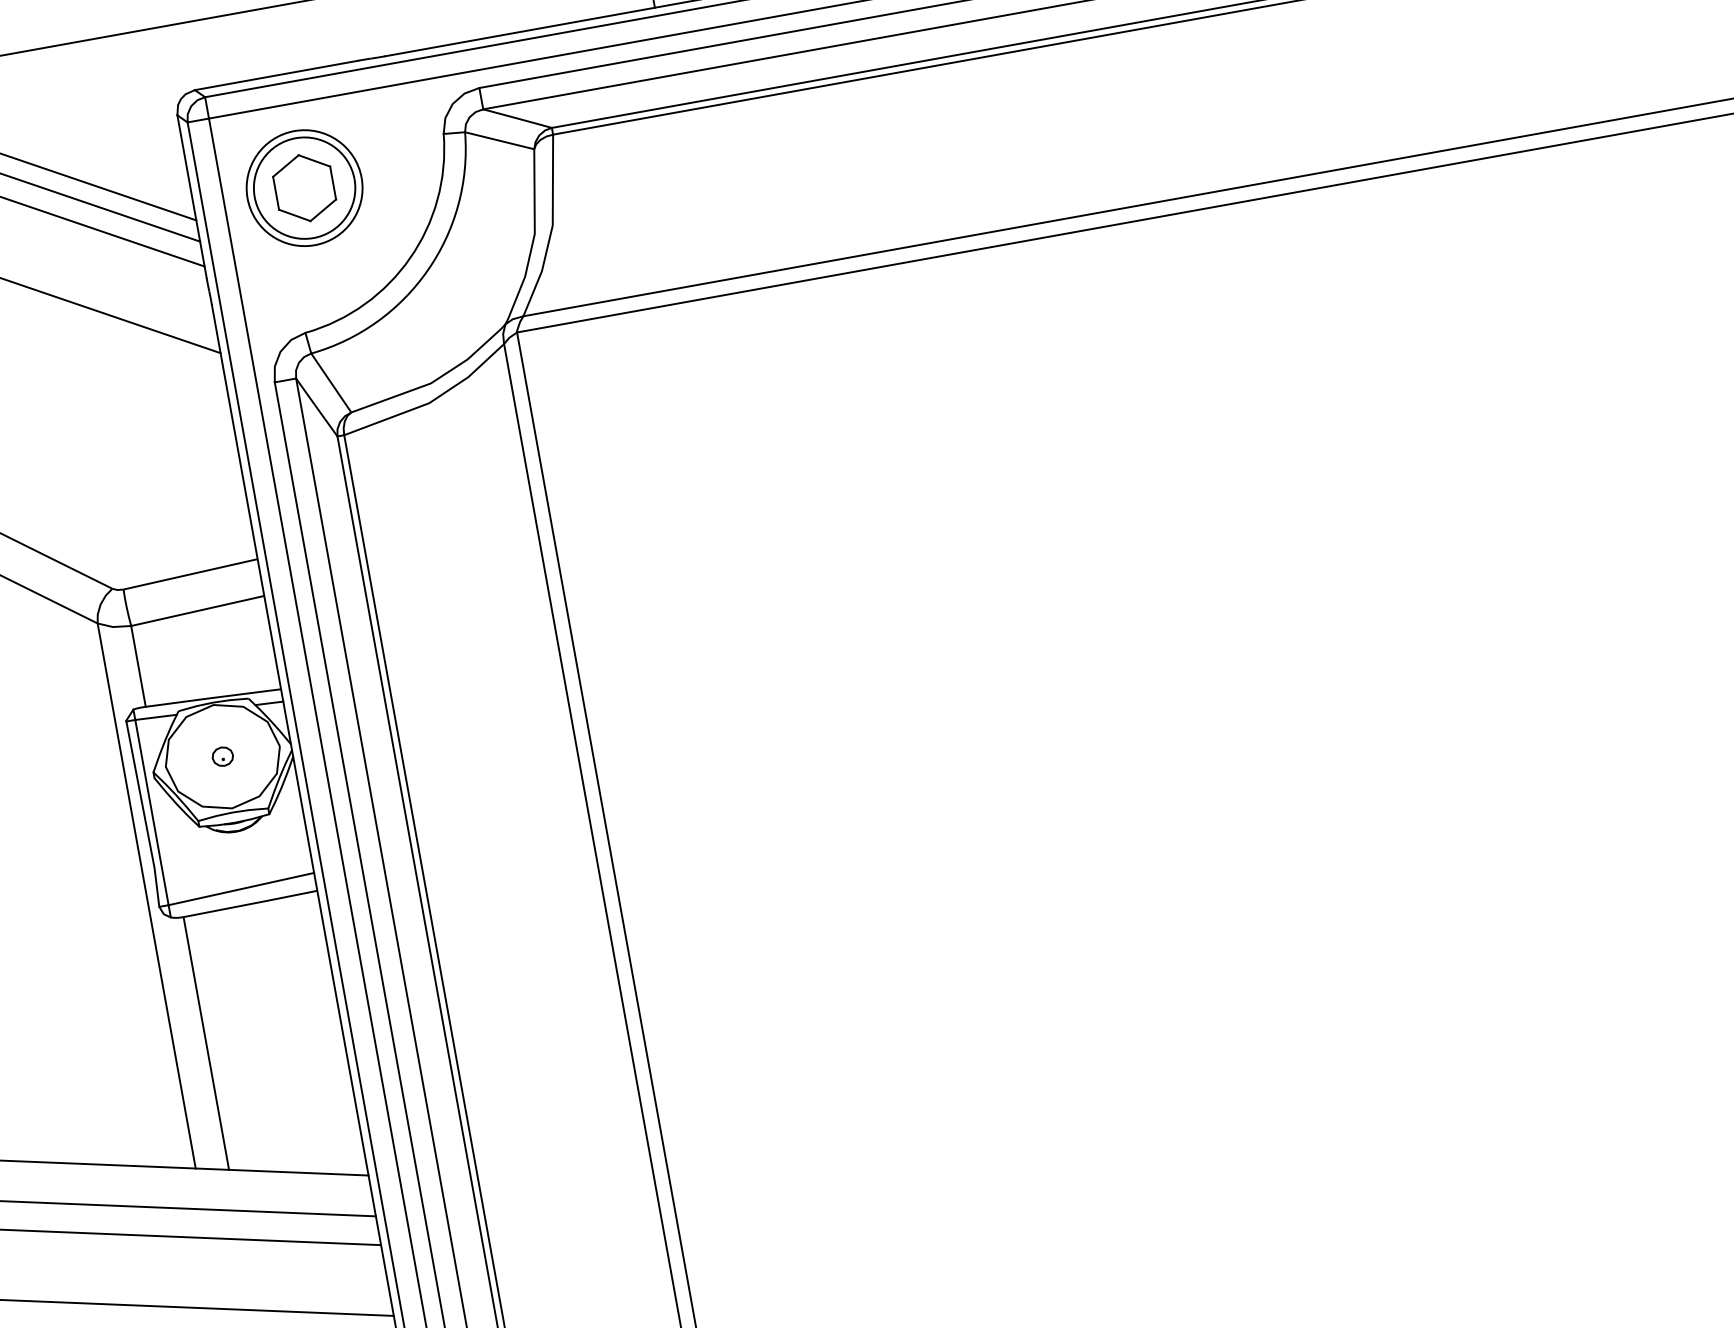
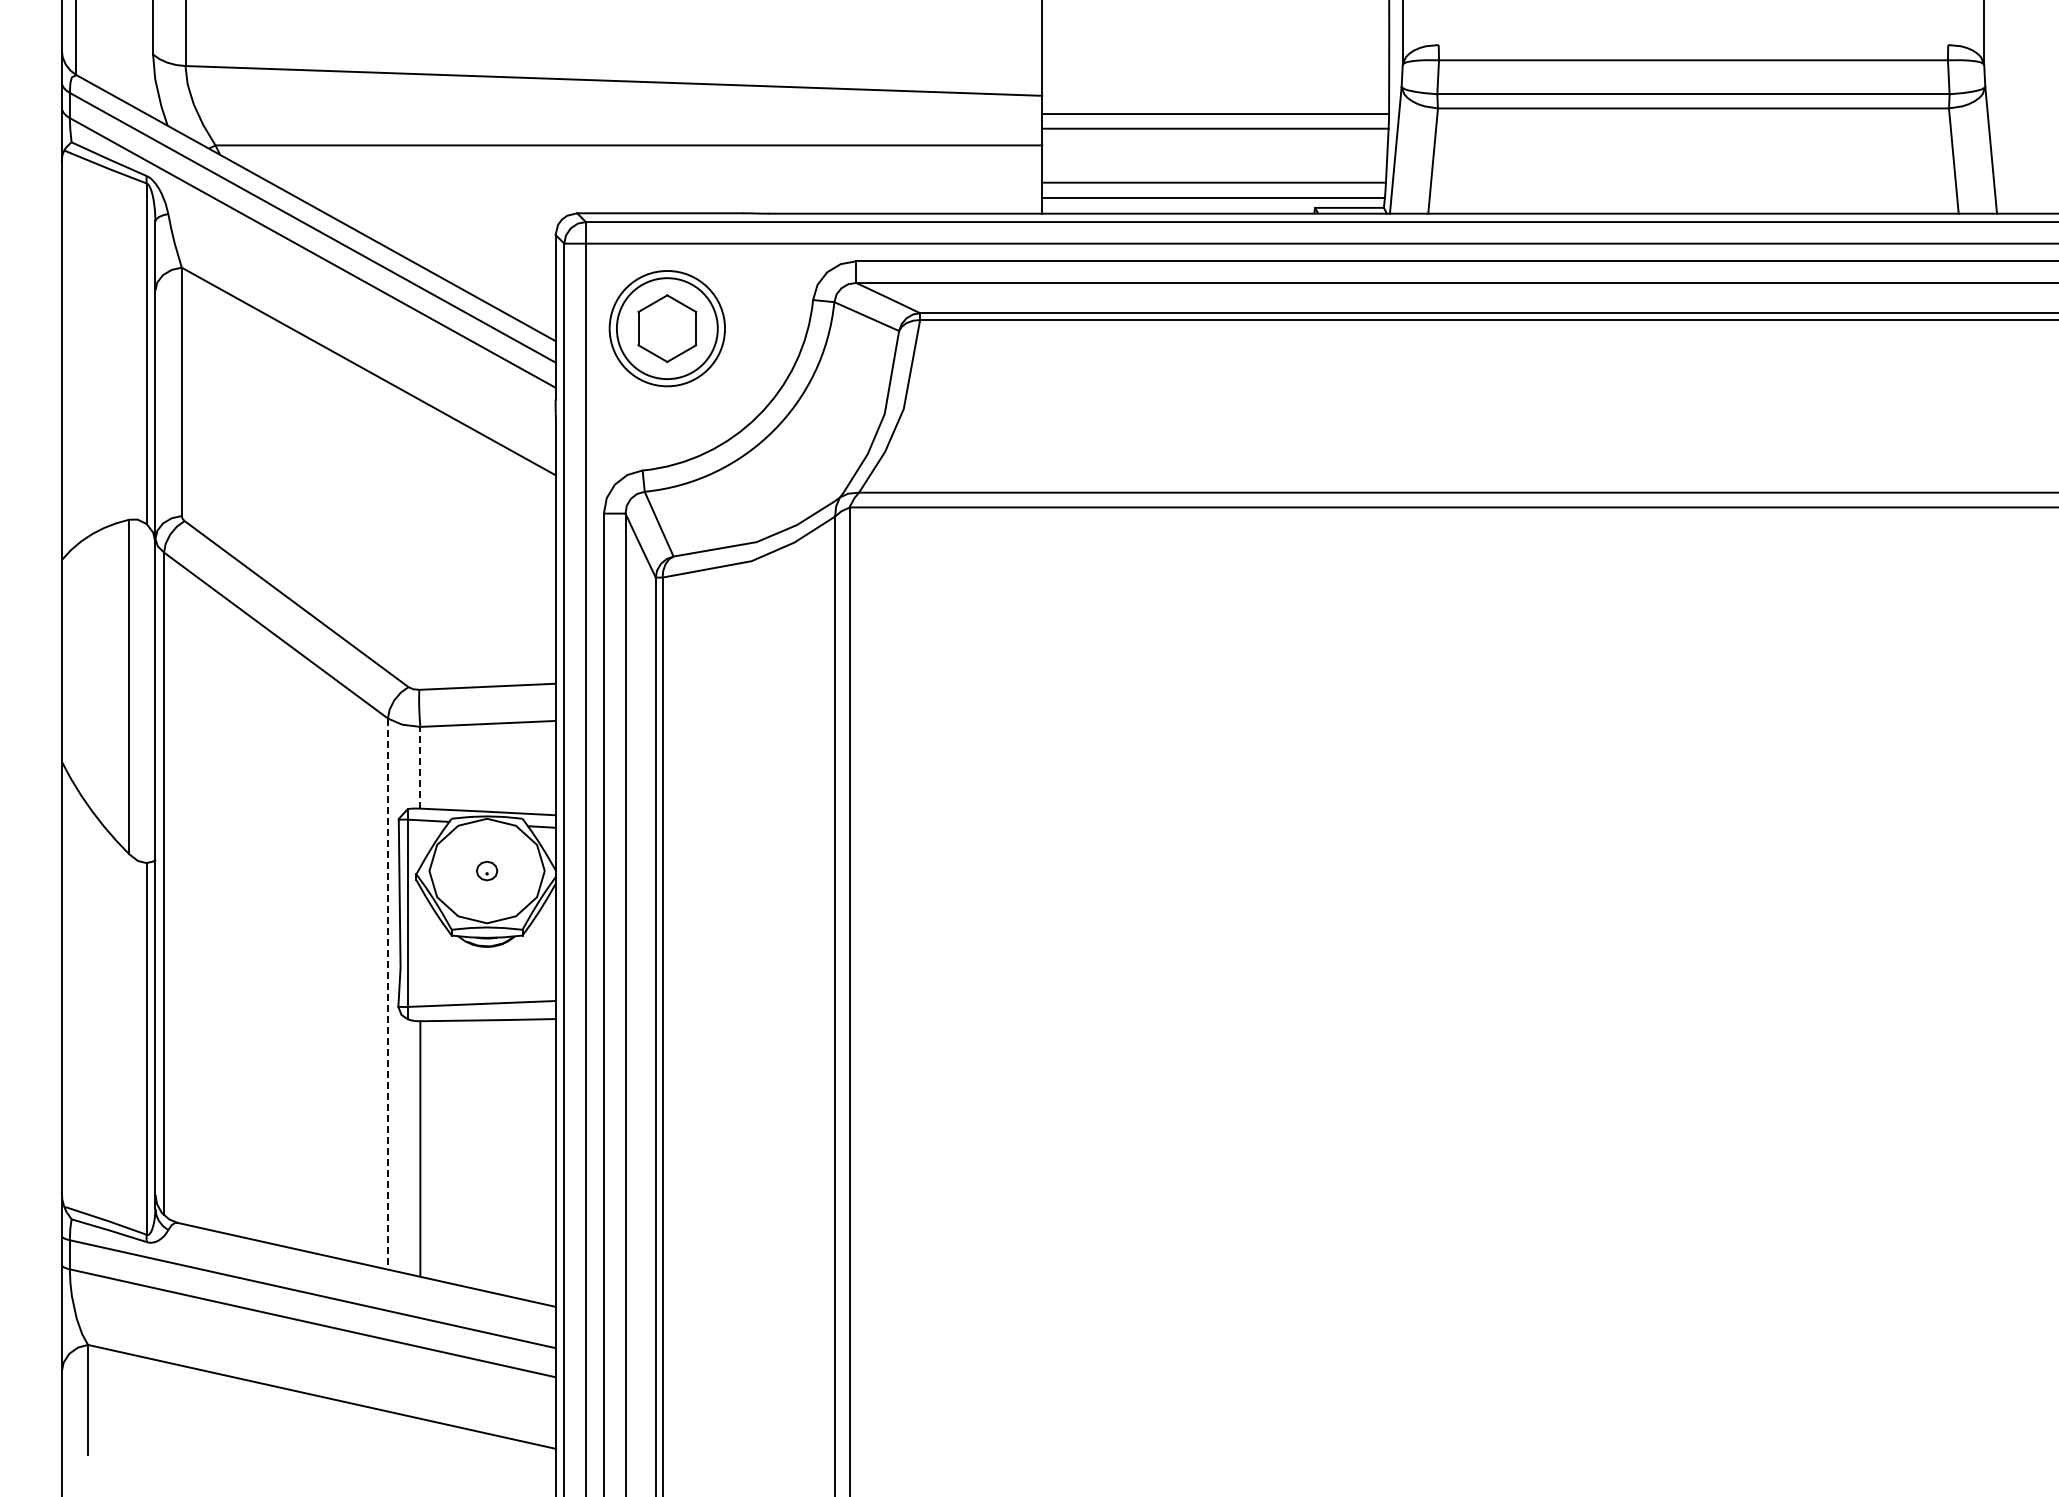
line: (138, 666) -> (420, 767), solid -> dashed
line: (146, 896) -> (387, 994), solid -> dashed

